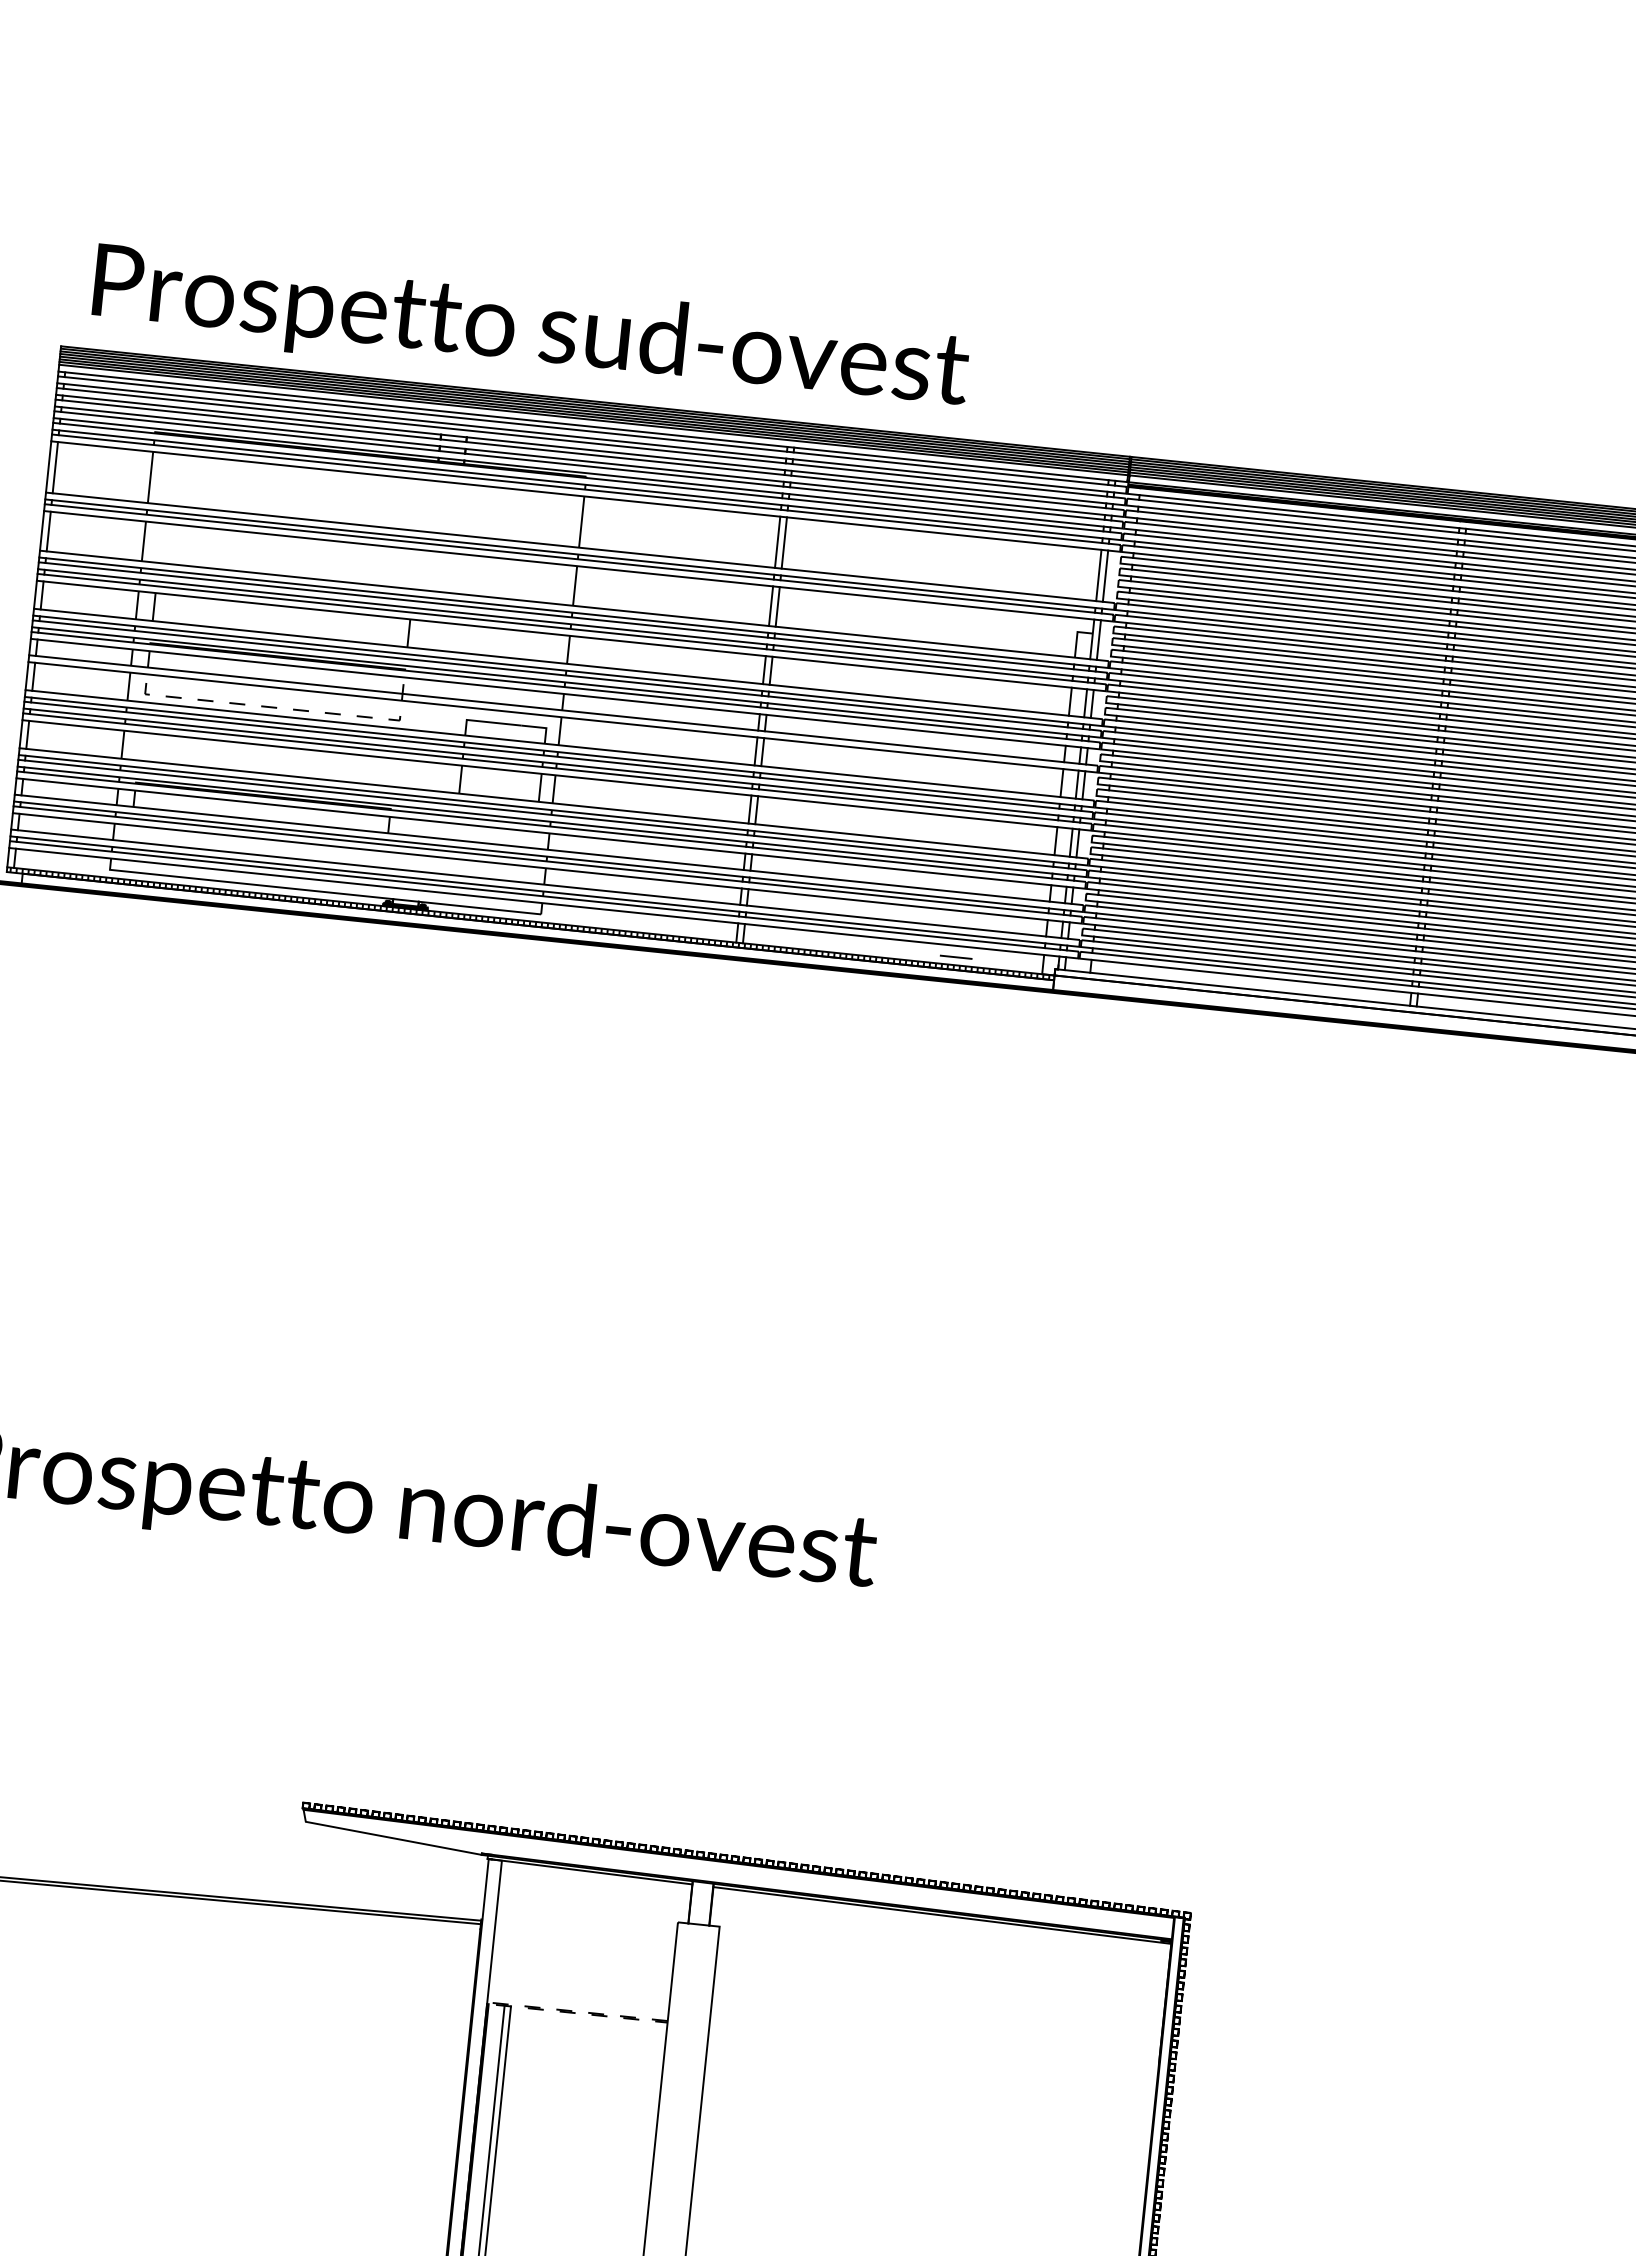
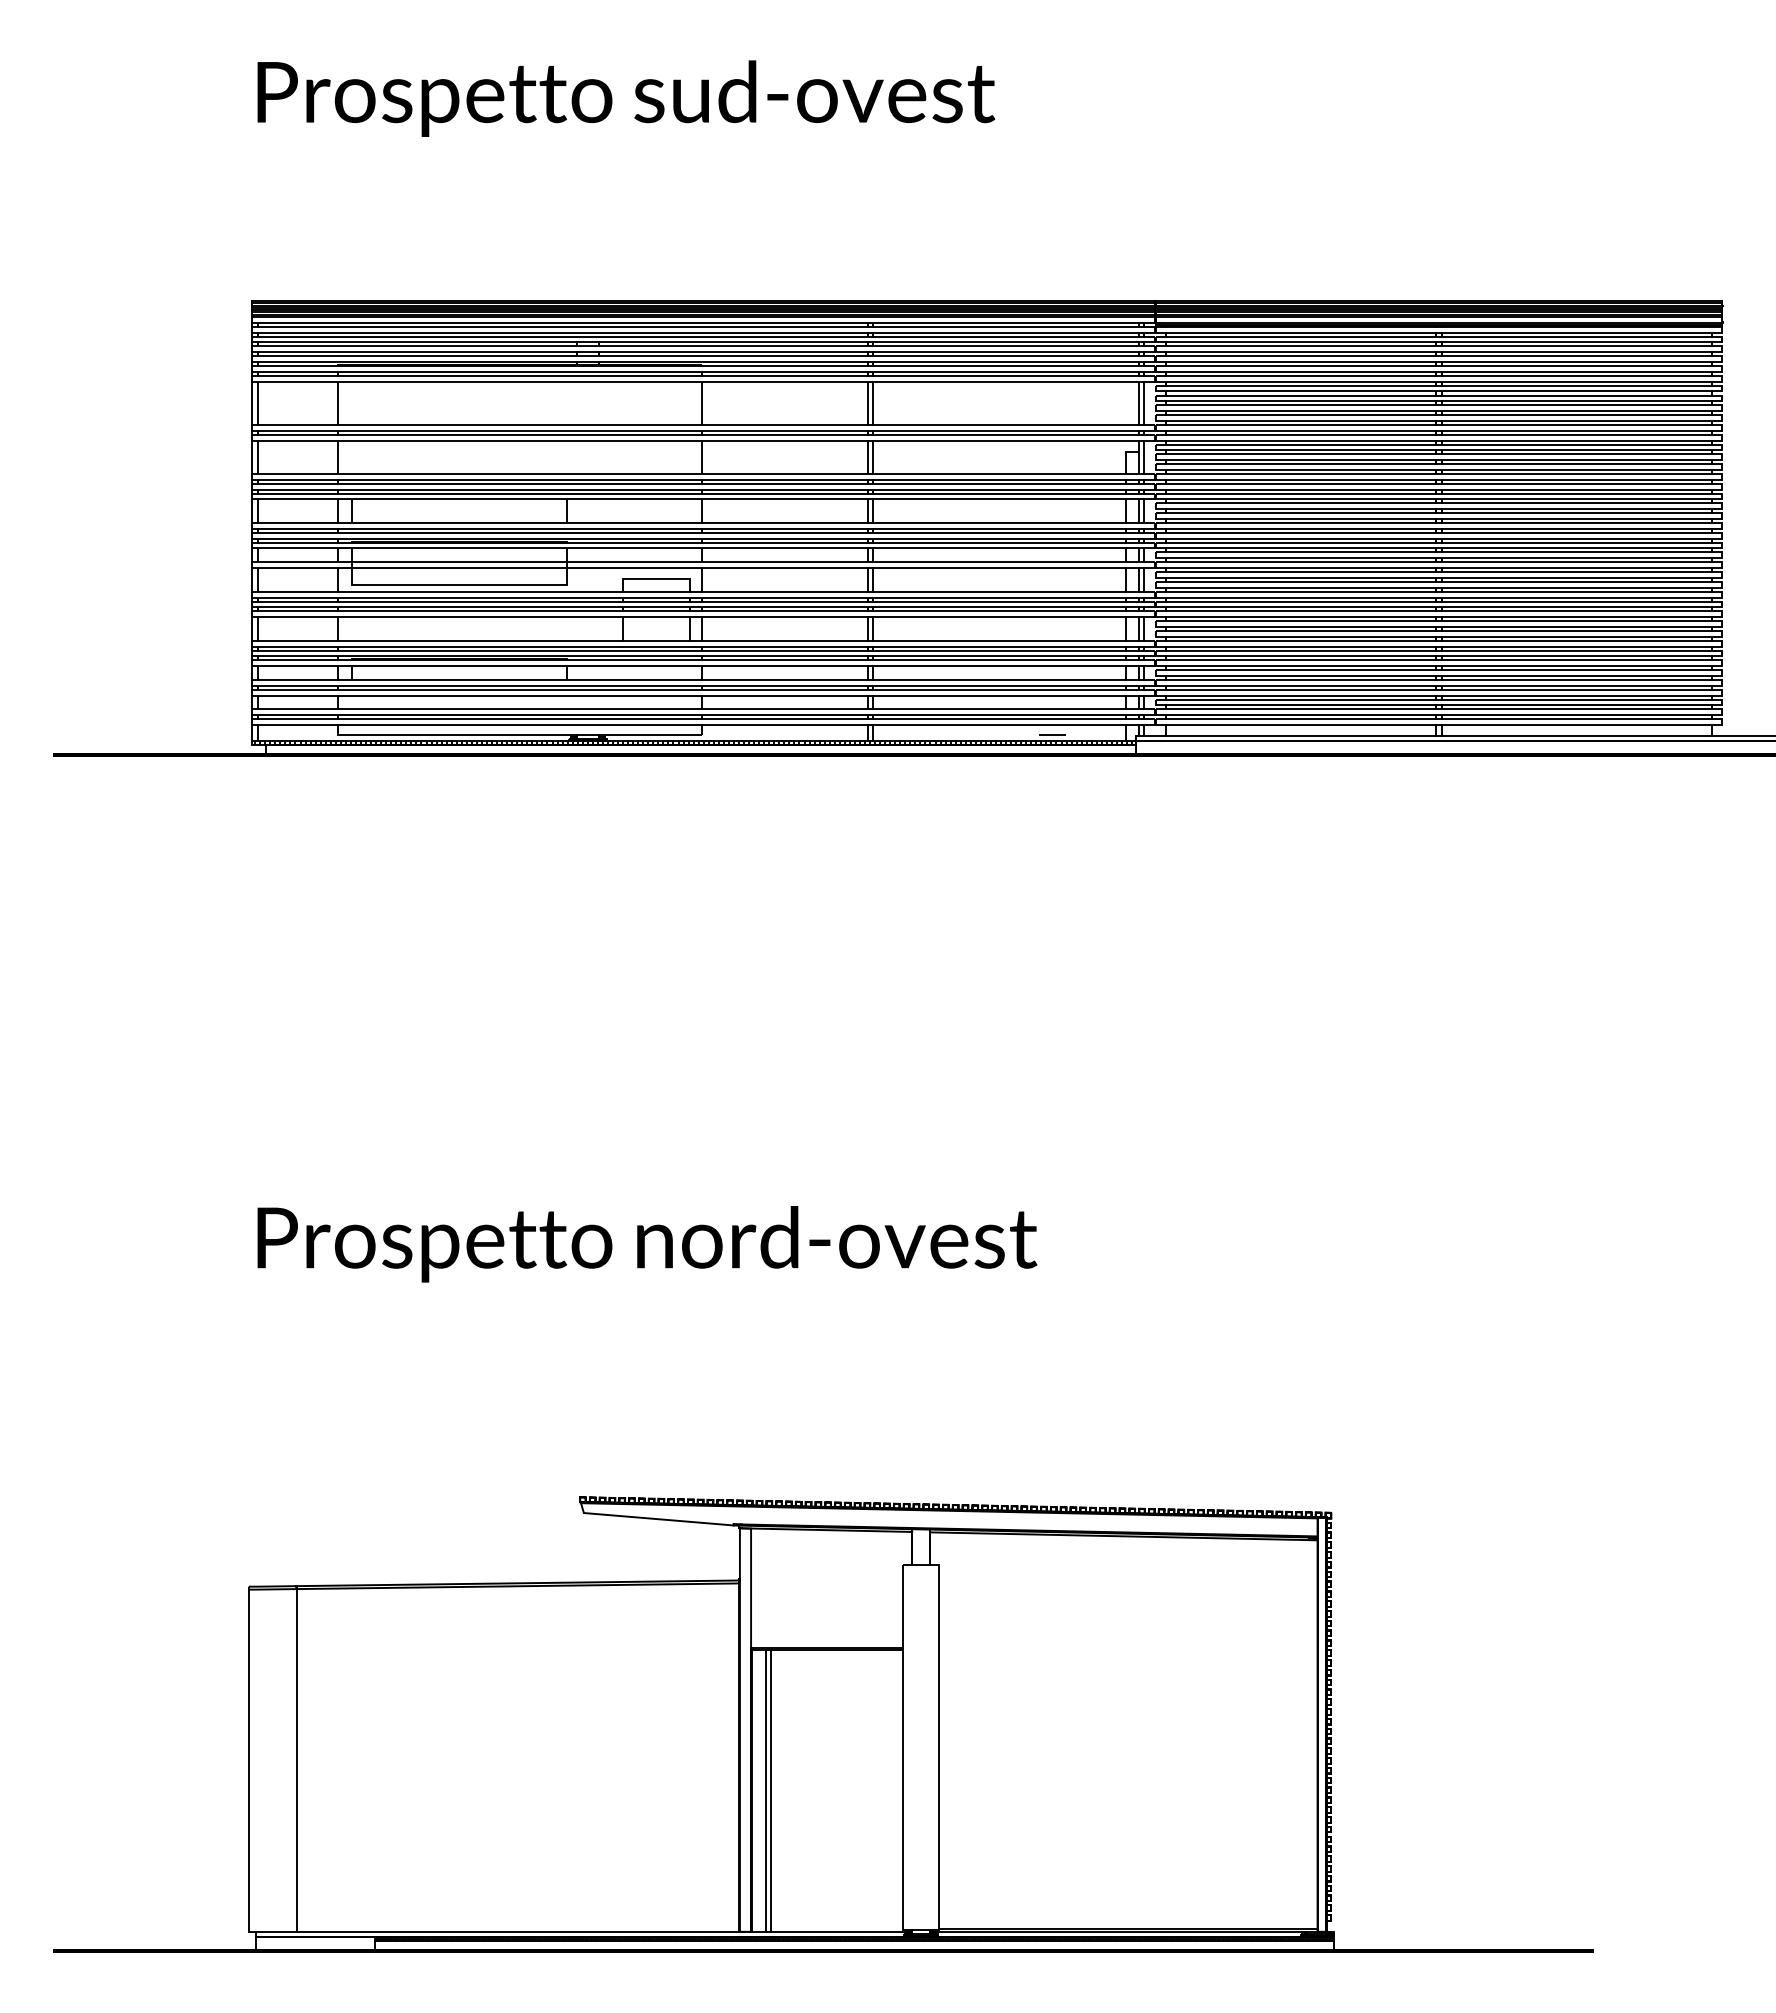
text: (531, 331) -> (626, 98), moved
line: (272, 706) -> (459, 584), dashed -> solid
line: (487, 2002) -> (751, 1648), dashed -> solid

